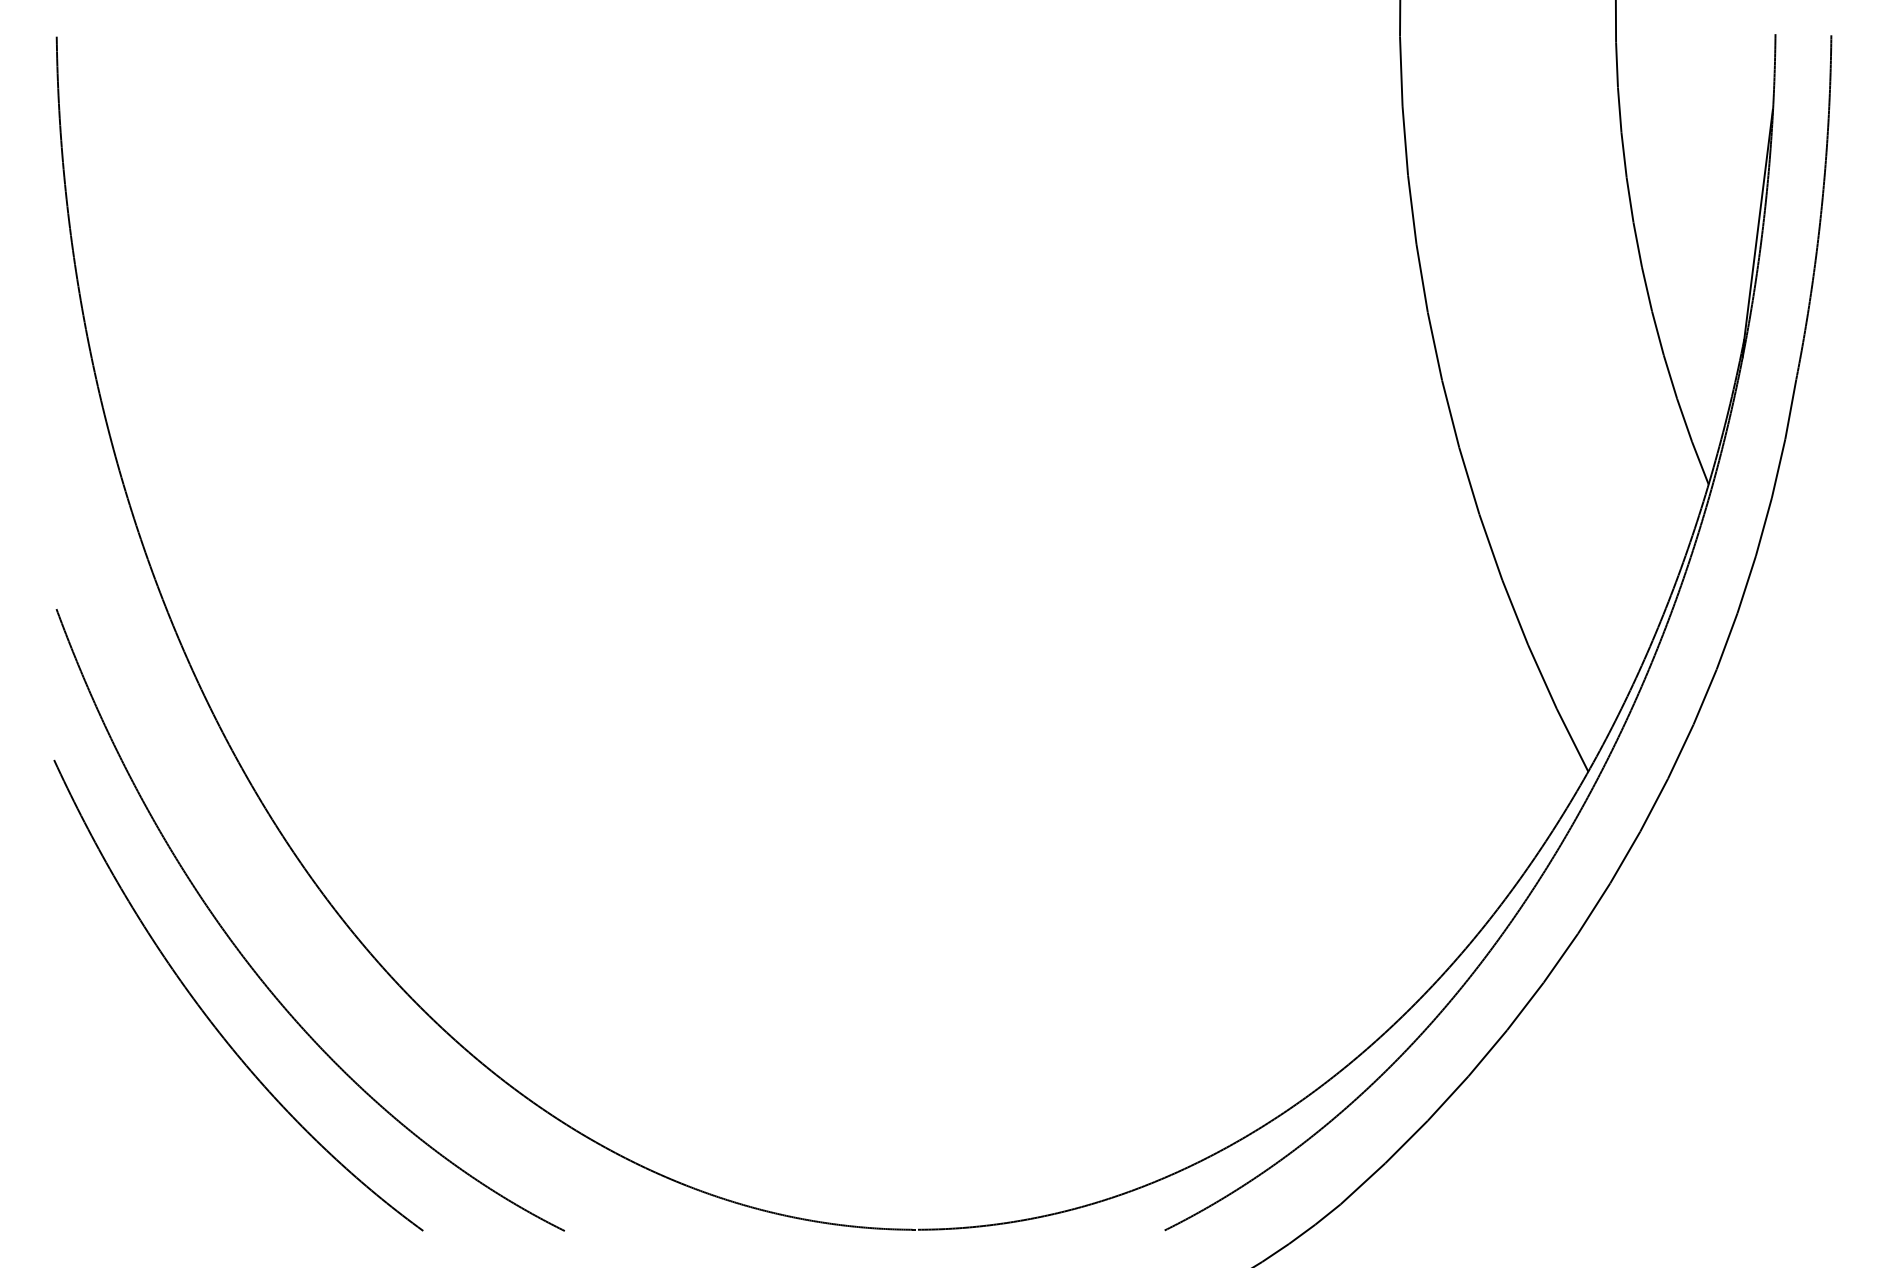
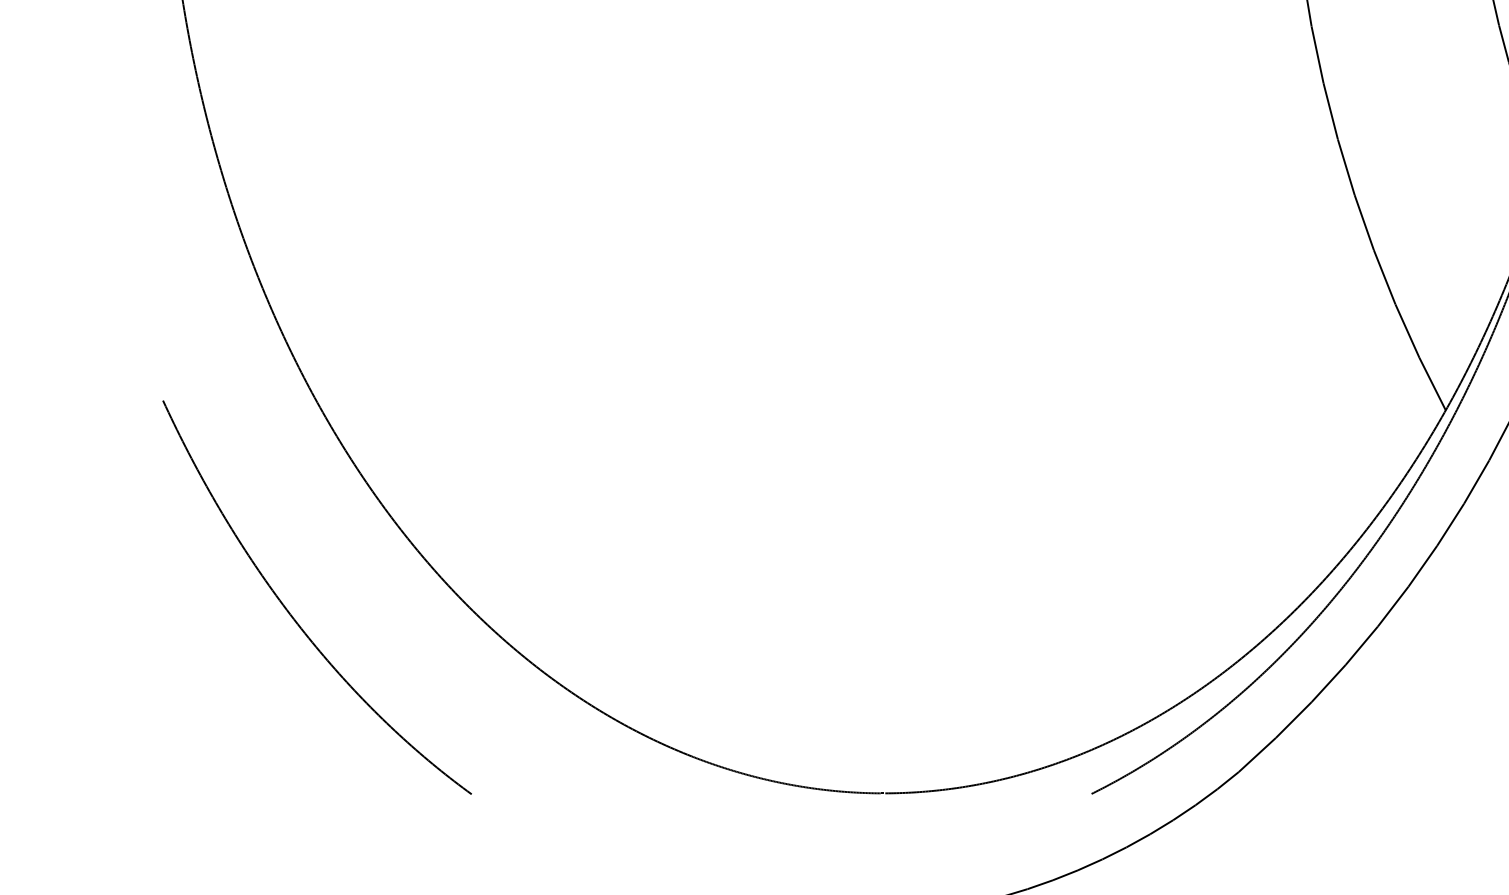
part: (251, 965) -> (328, 572), removed

